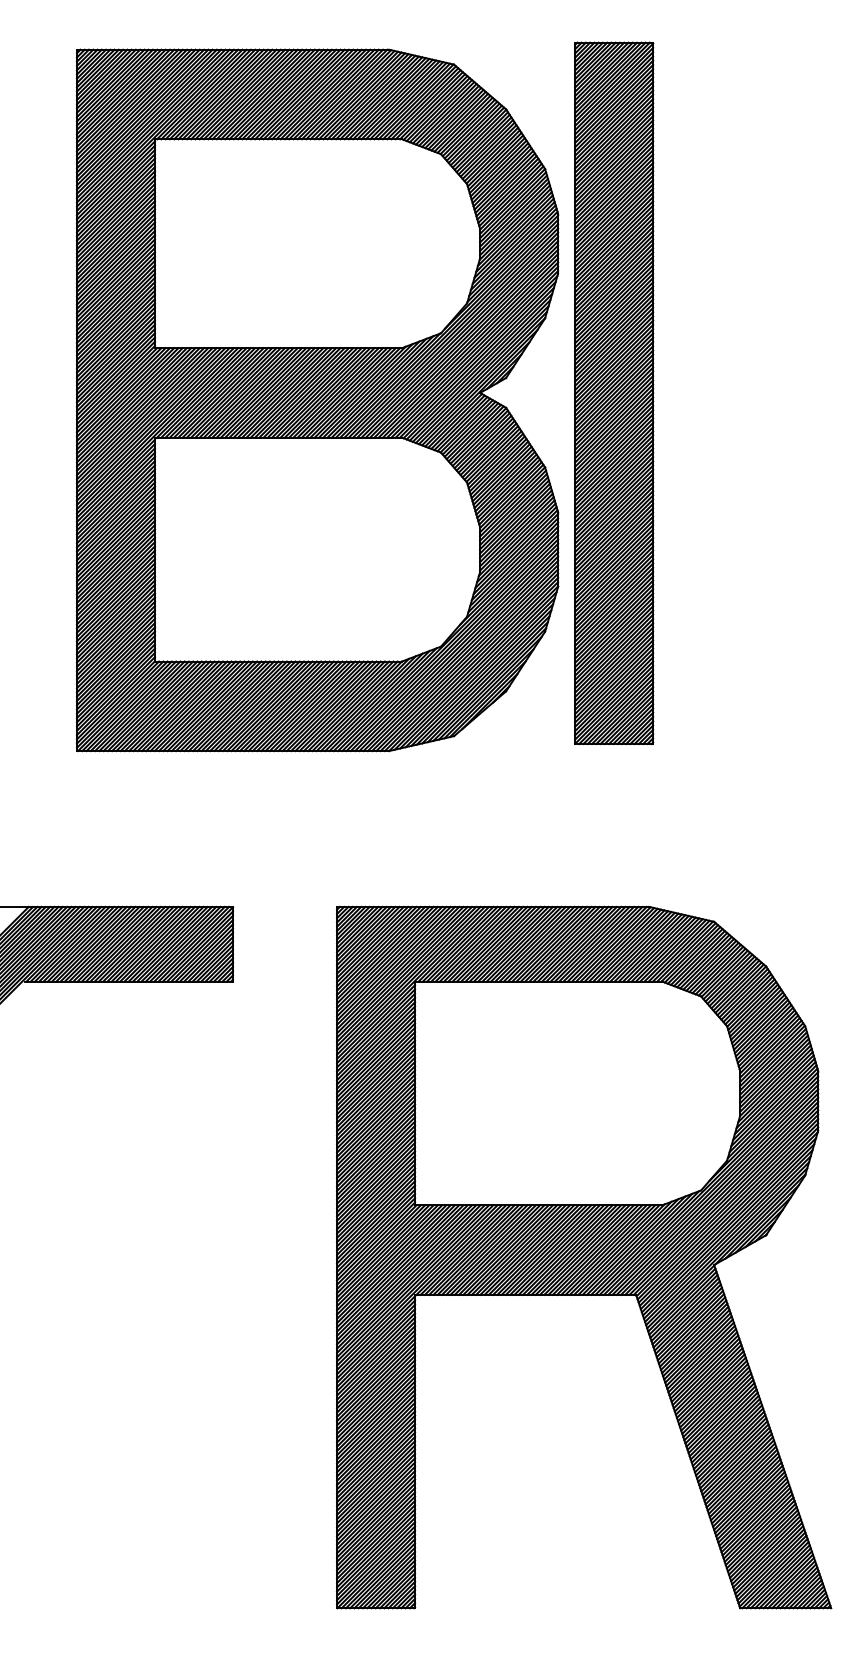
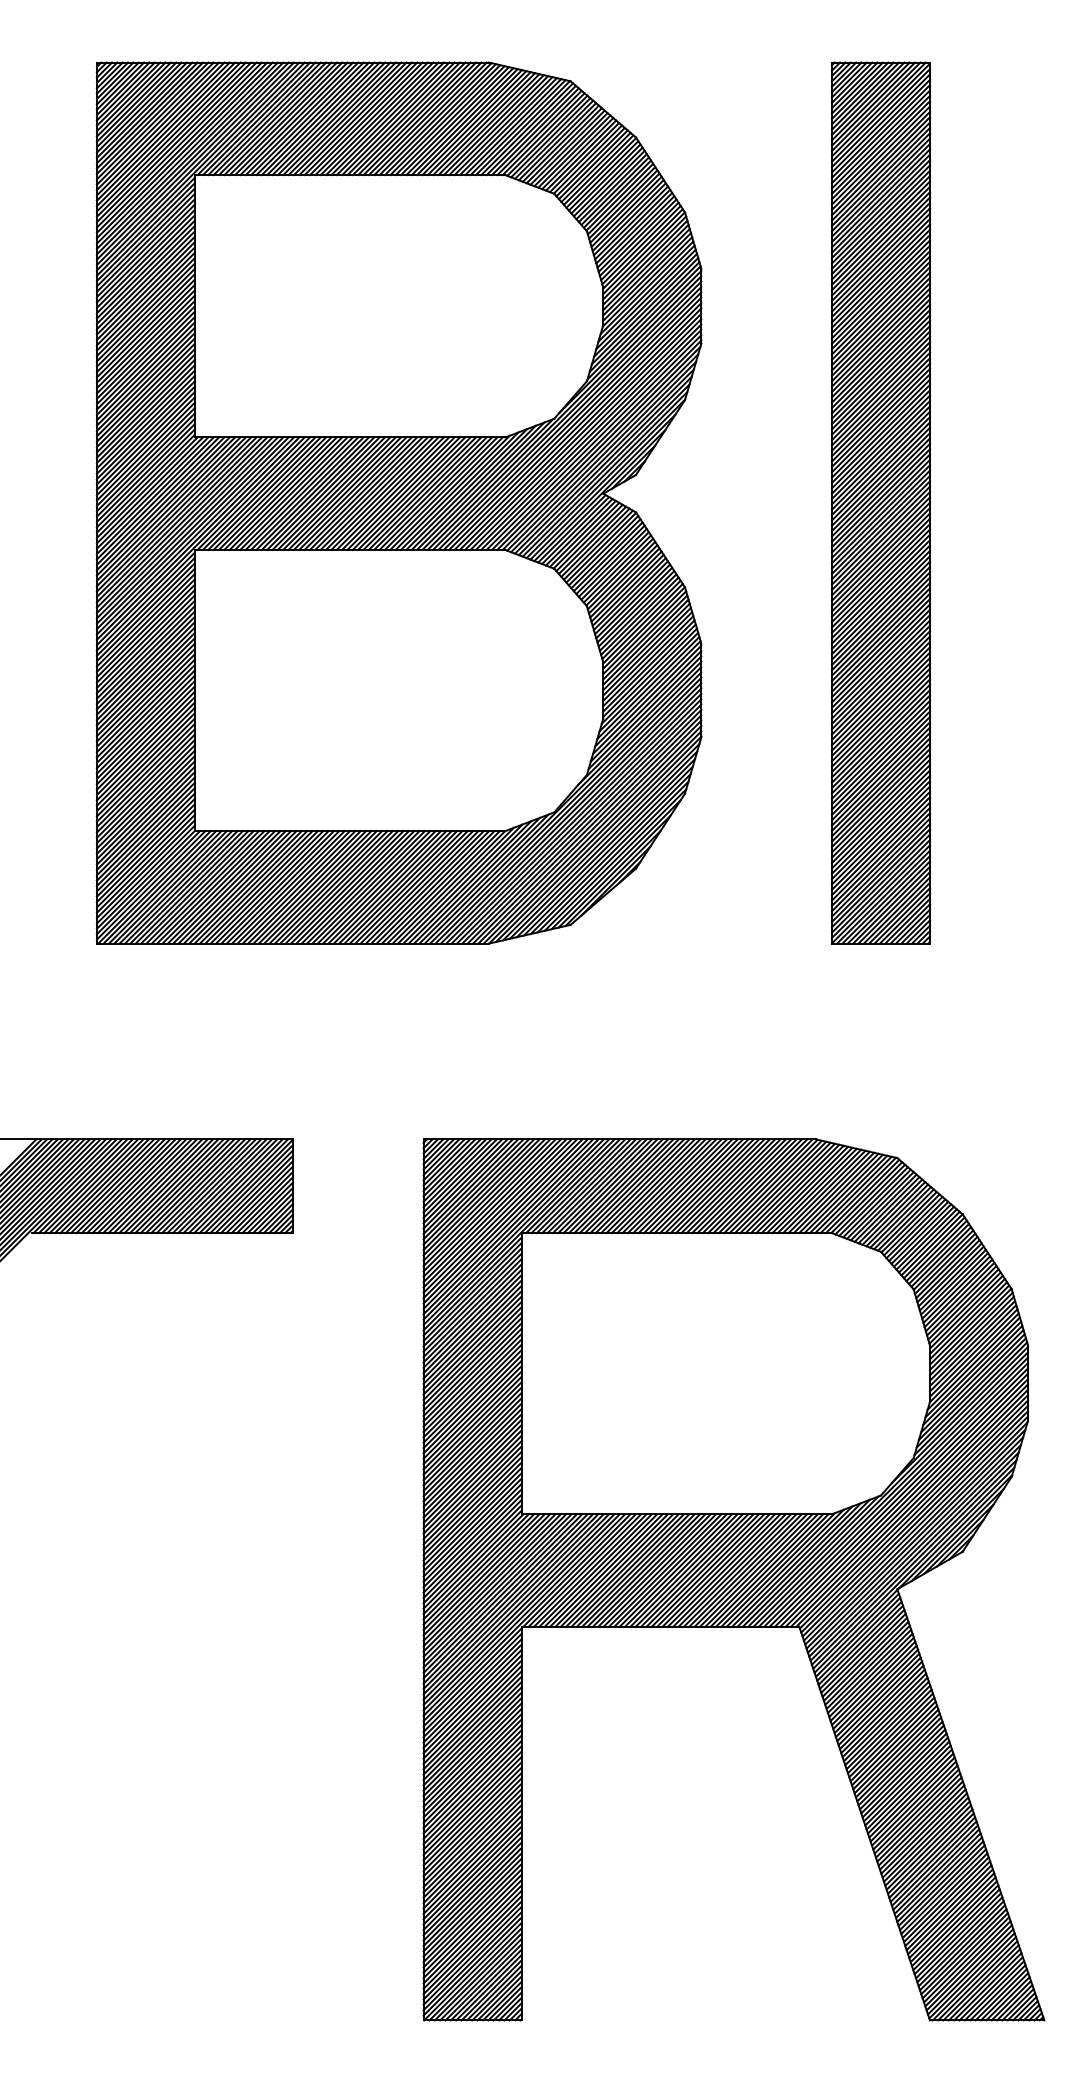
part: (614, 393) -> (881, 503), moved

